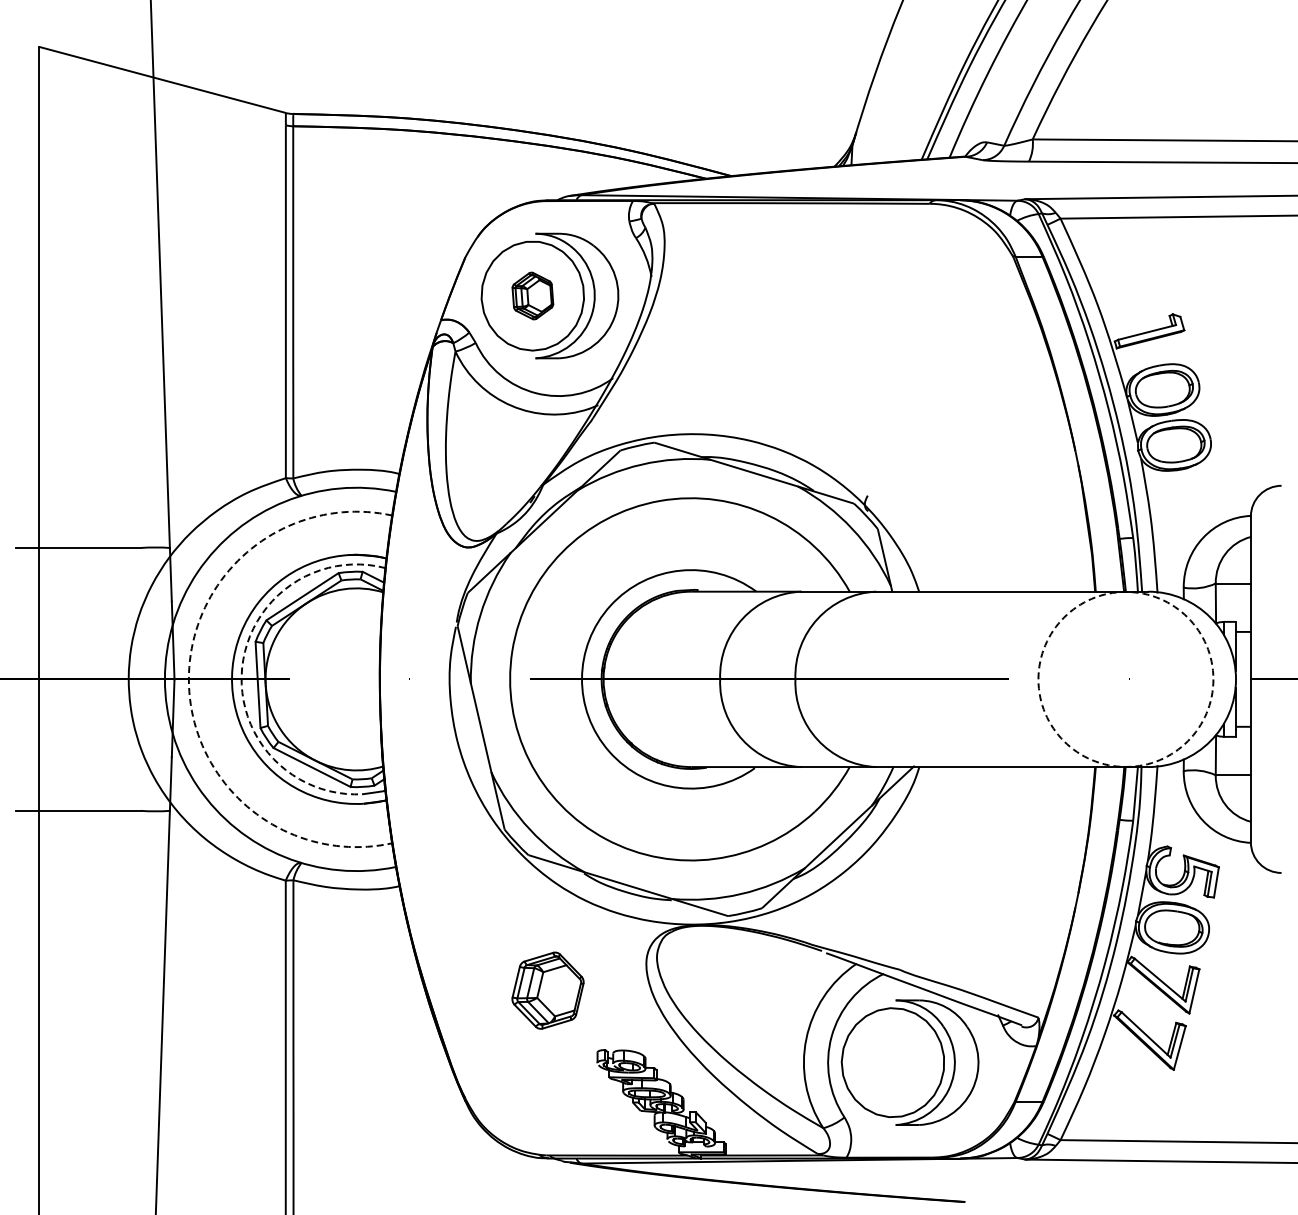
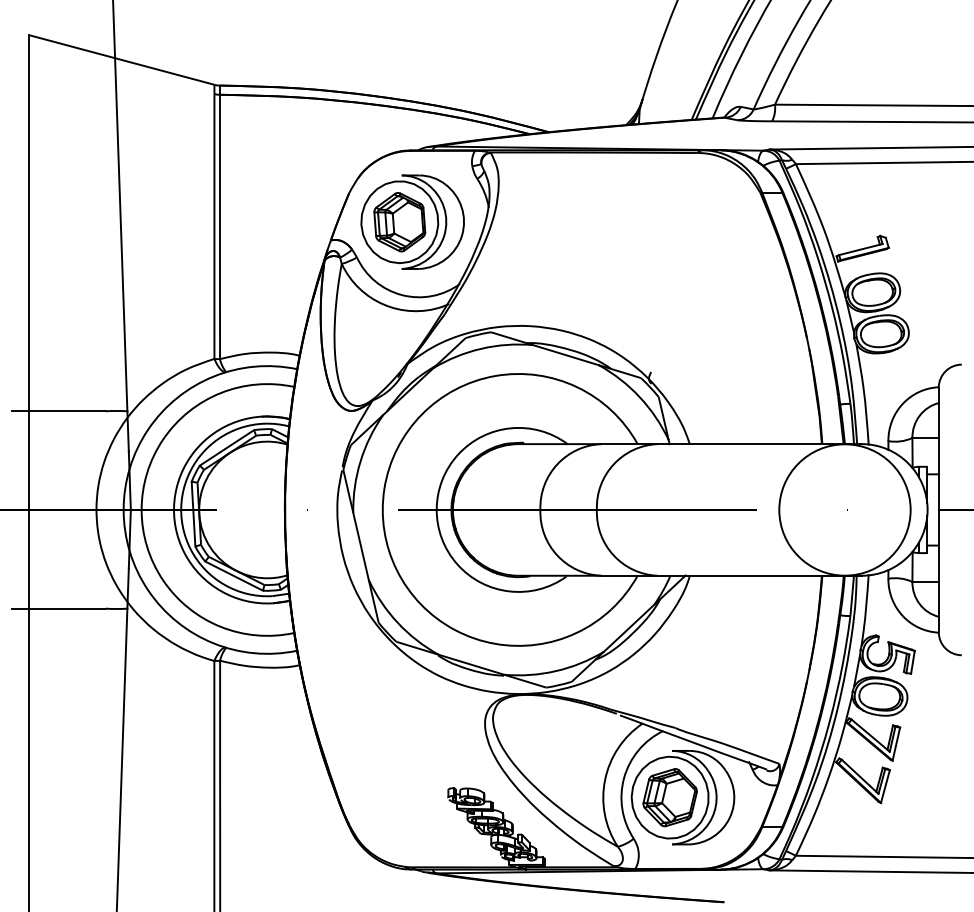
part: (532, 295) -> (399, 221), size x1.67
arc: (242, 667) -> (181, 501), dashed -> solid
circle: (1125, 678) -> (844, 509), dashed -> solid
arc: (188, 679) -> (141, 510), dashed -> solid
part: (547, 990) -> (669, 797), moved

